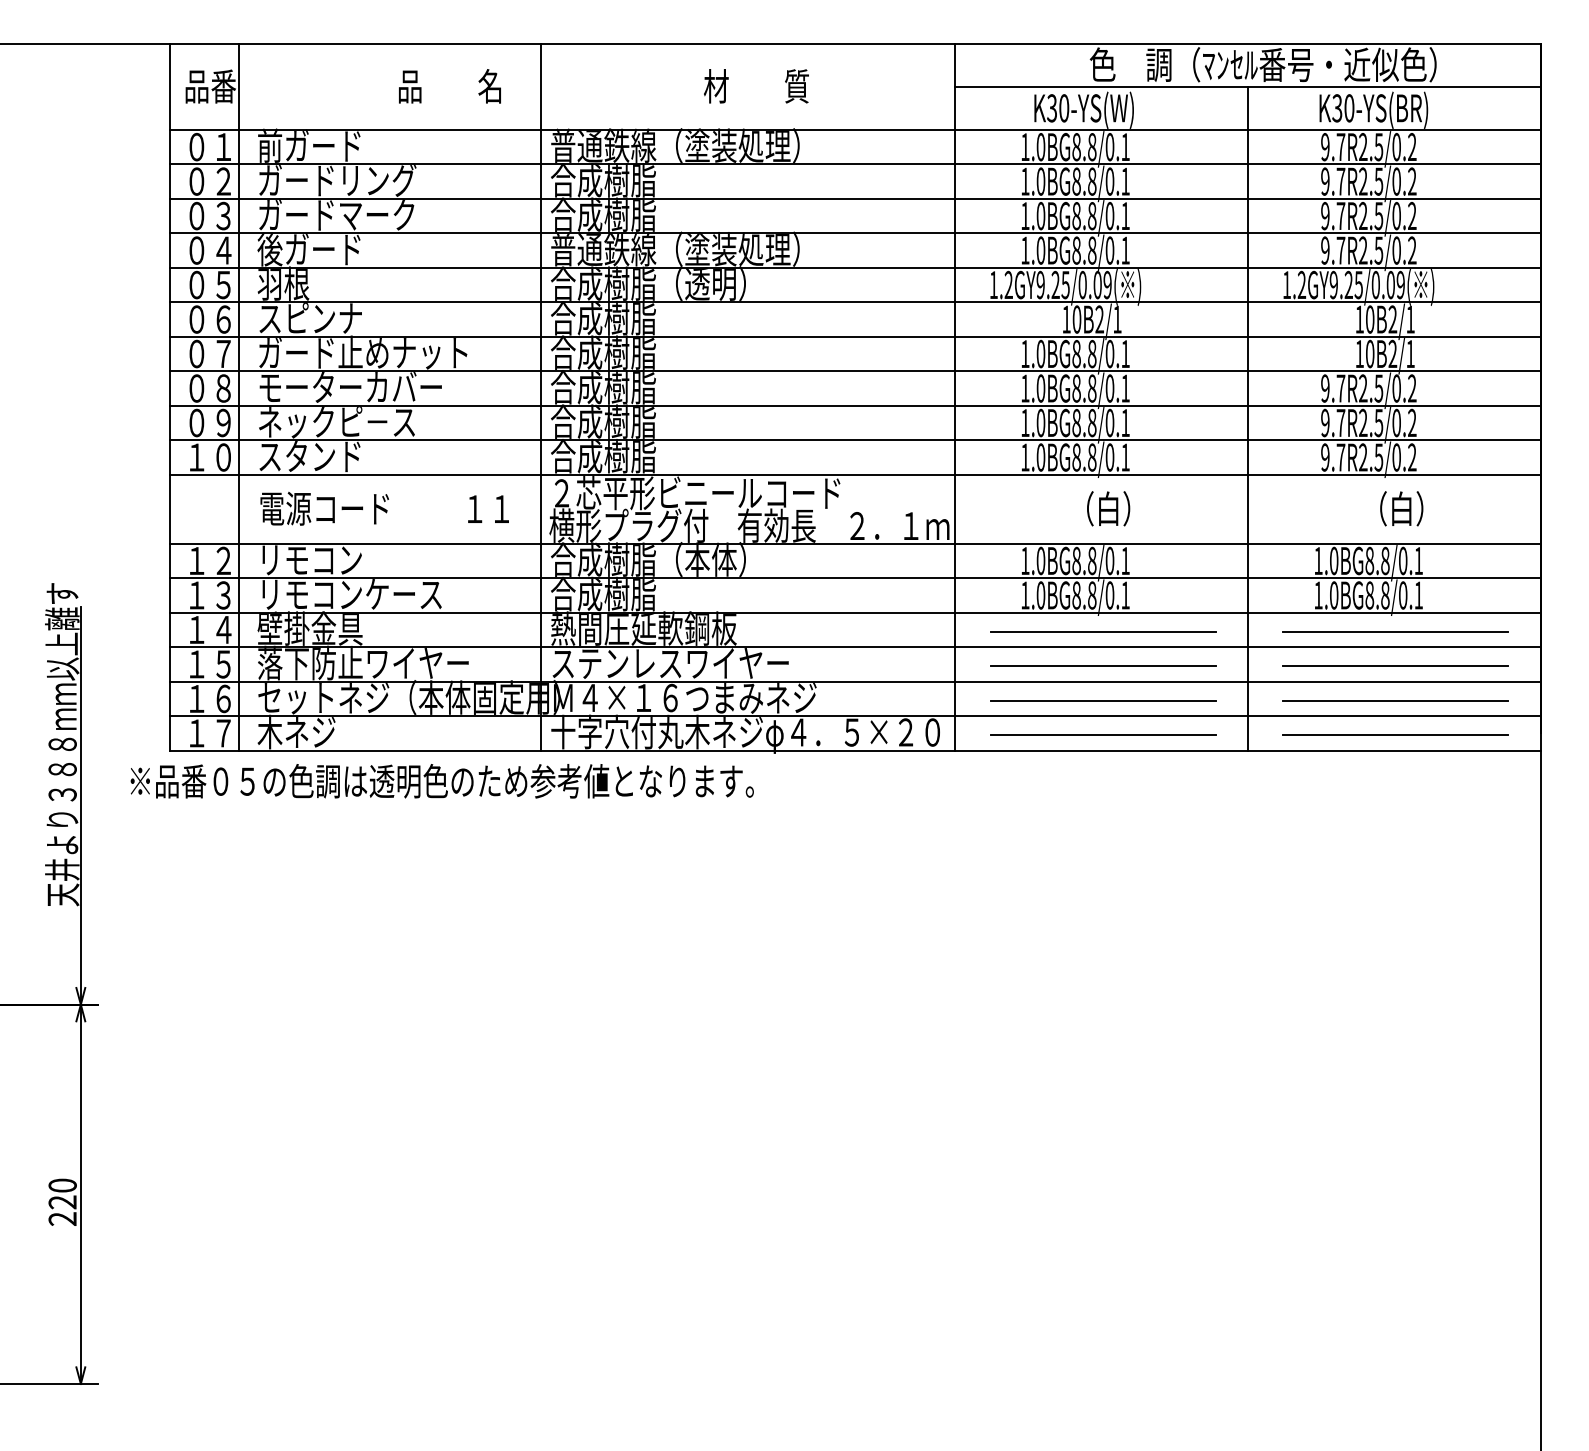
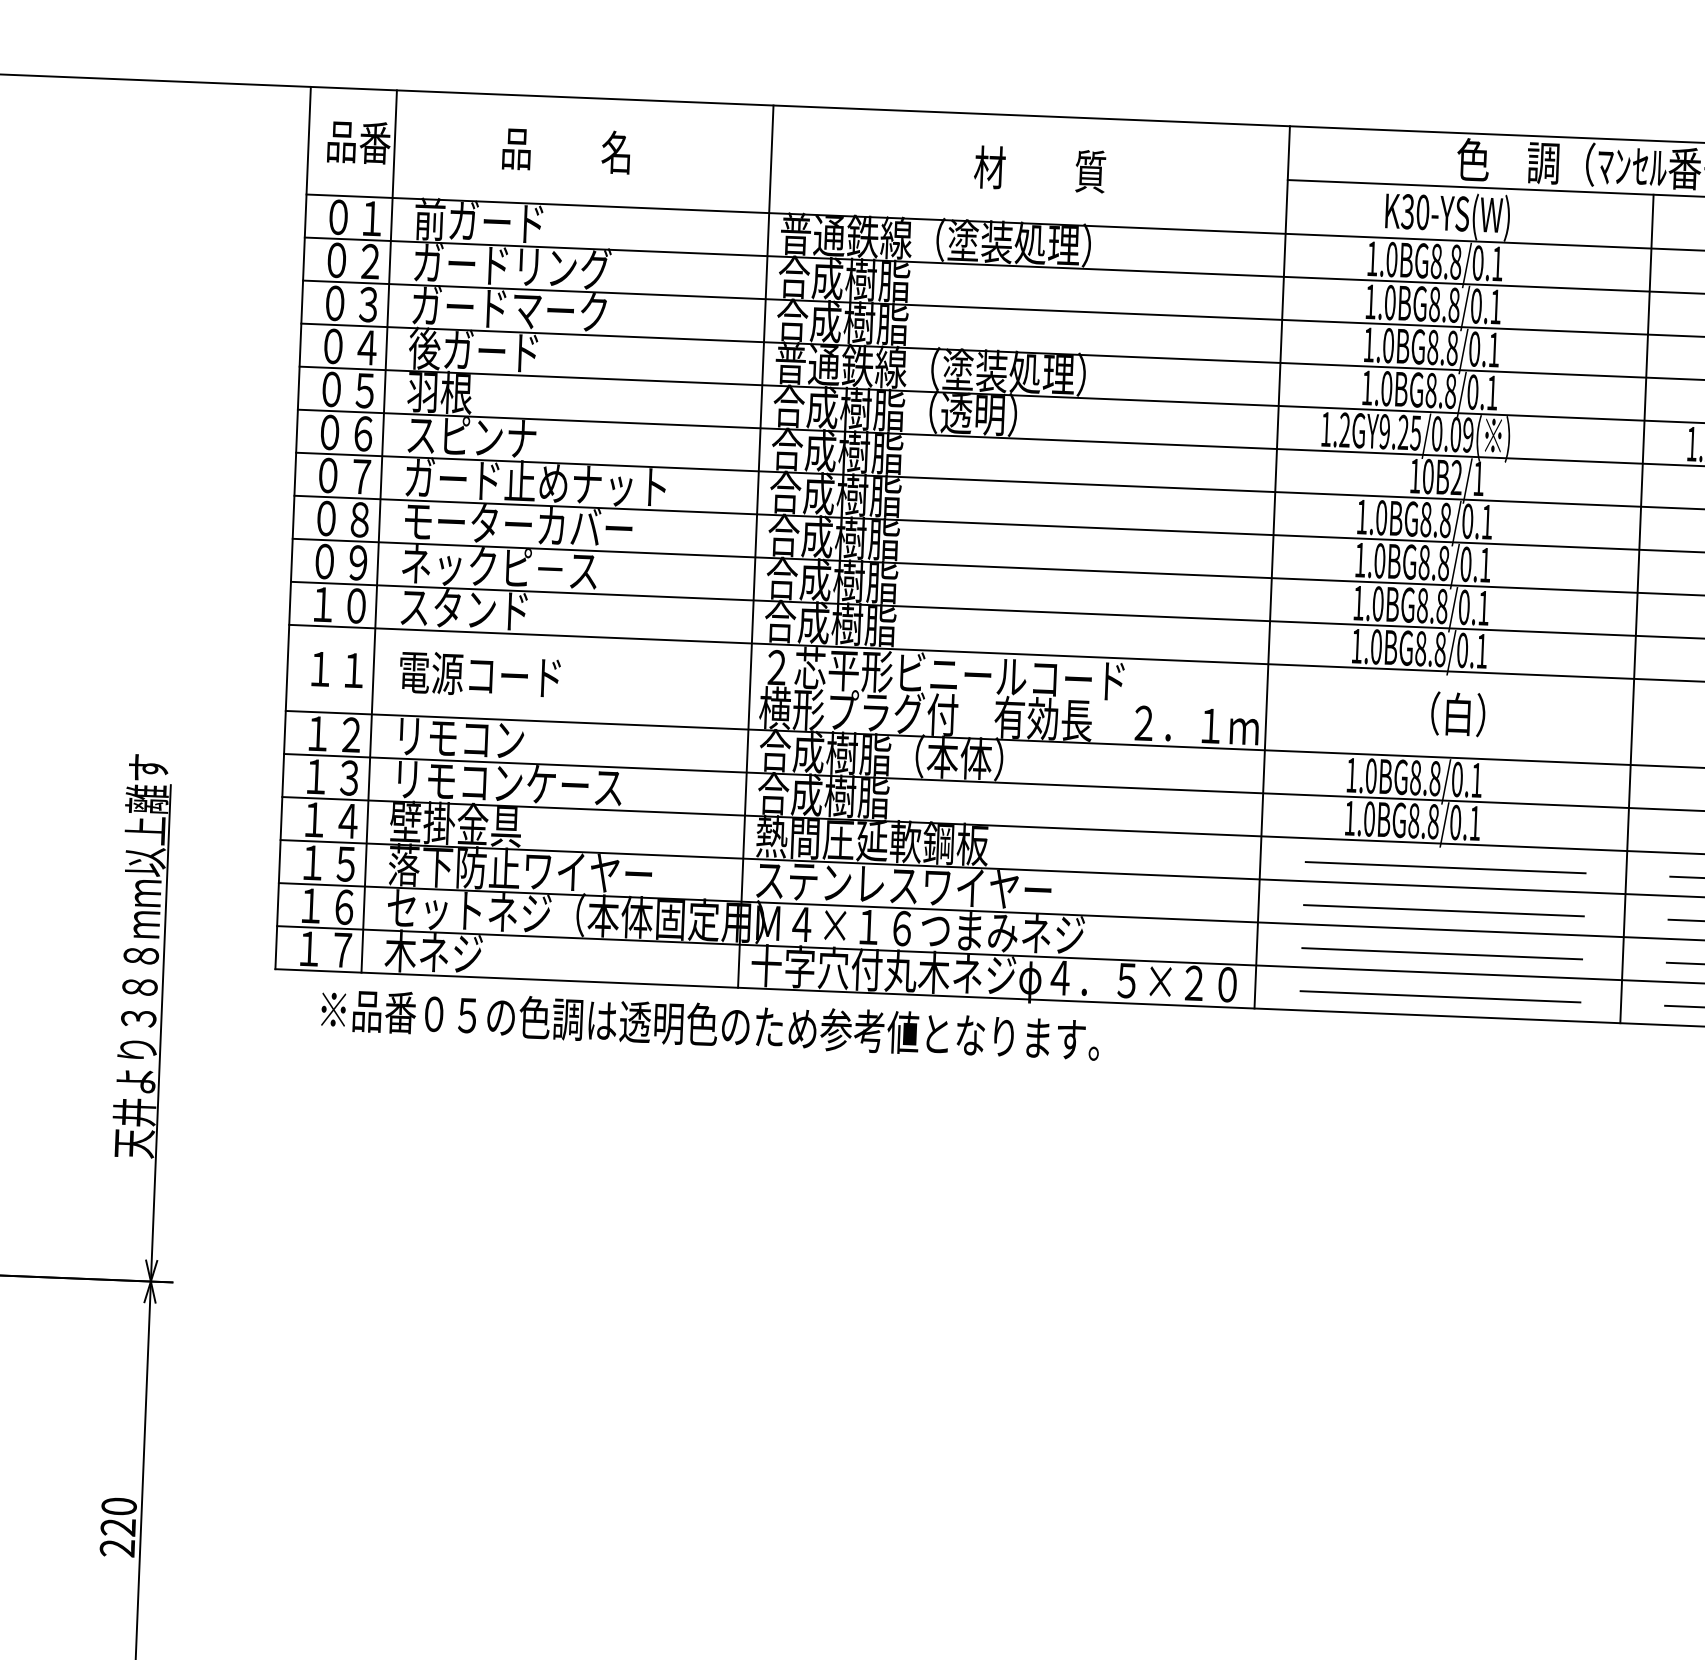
text: (449, 86) -> (565, 150), moved
text: (488, 508) -> (337, 668), moved
text: (441, 781) -> (709, 1025), moved

